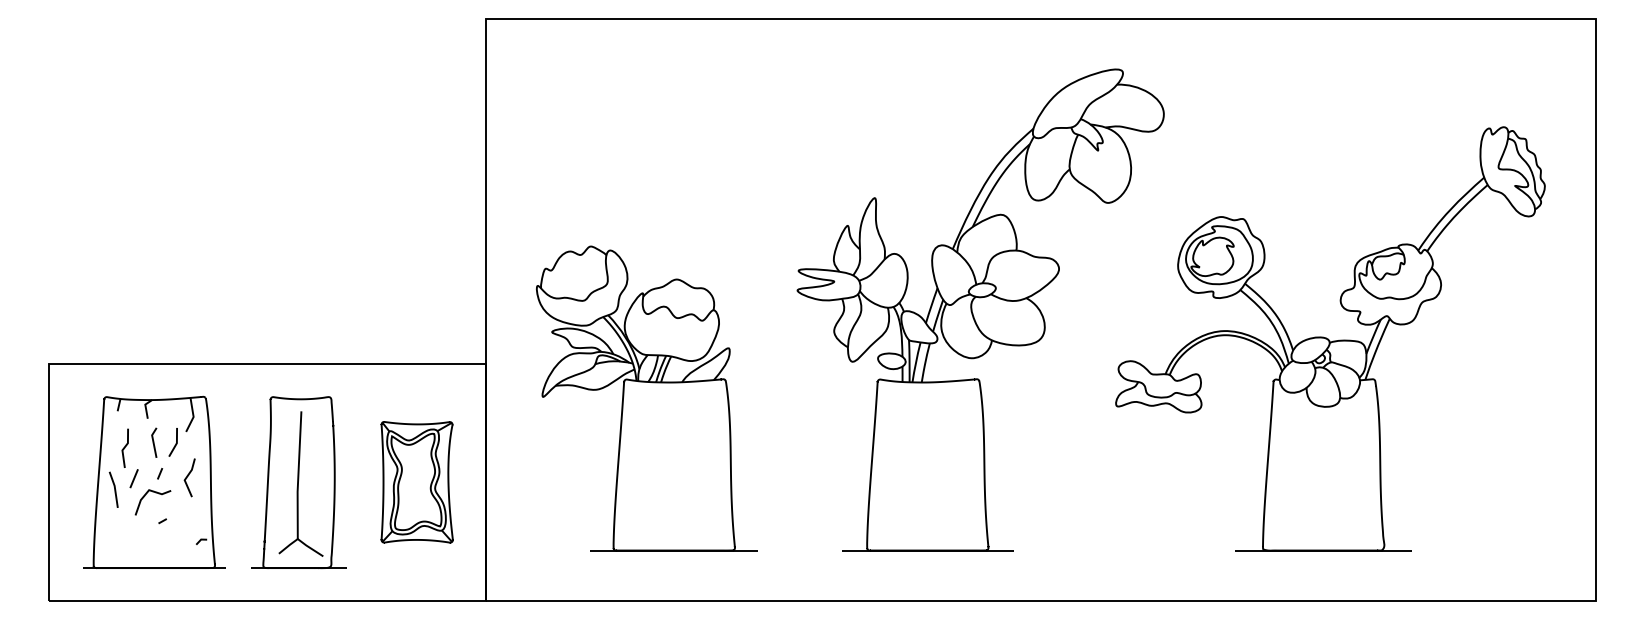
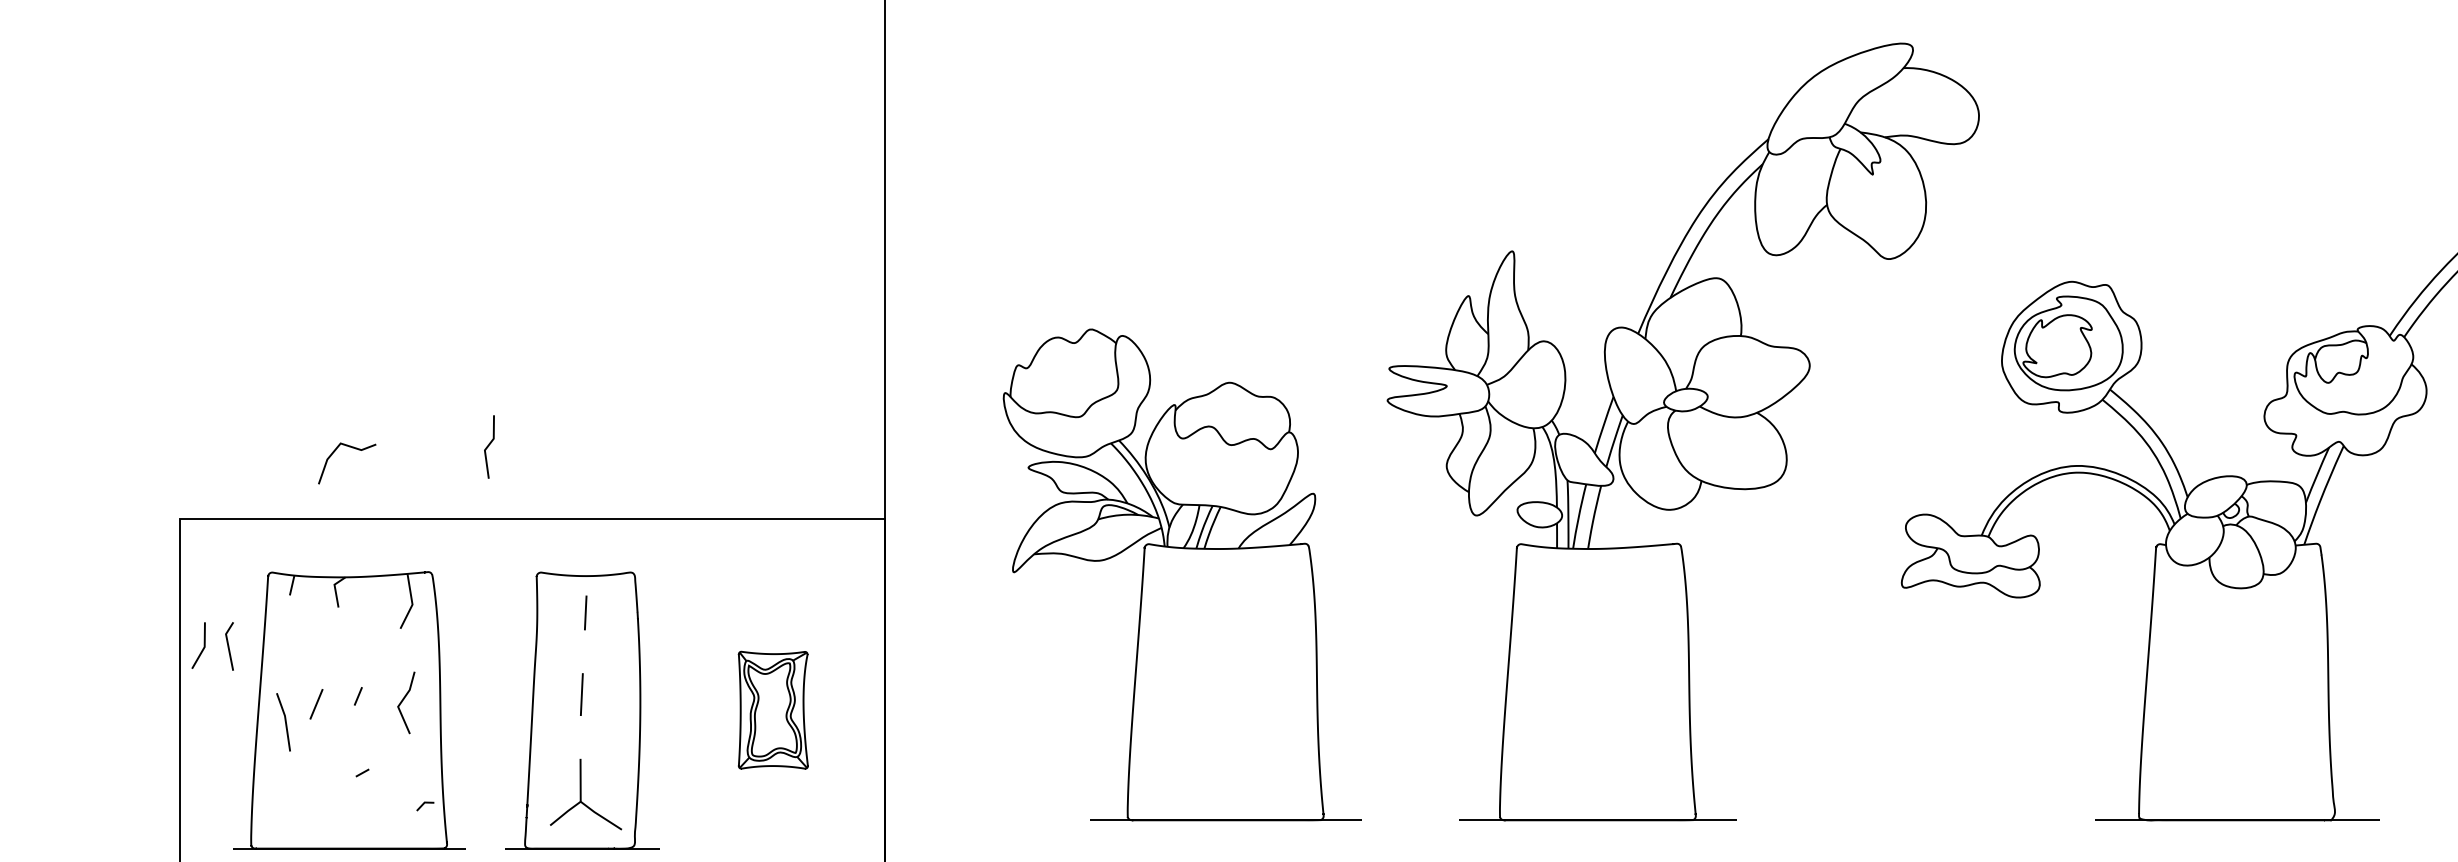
part: (646, 398) -> (1180, 574), moved
line: (154, 442) -> (229, 645), moved
line: (175, 443) -> (202, 647), moved
line: (124, 447) -> (488, 445), moved
line: (298, 475) -> (581, 699), solid -> dashed
part: (416, 482) -> (772, 710), size x0.6
line: (145, 496) -> (334, 453), moved

